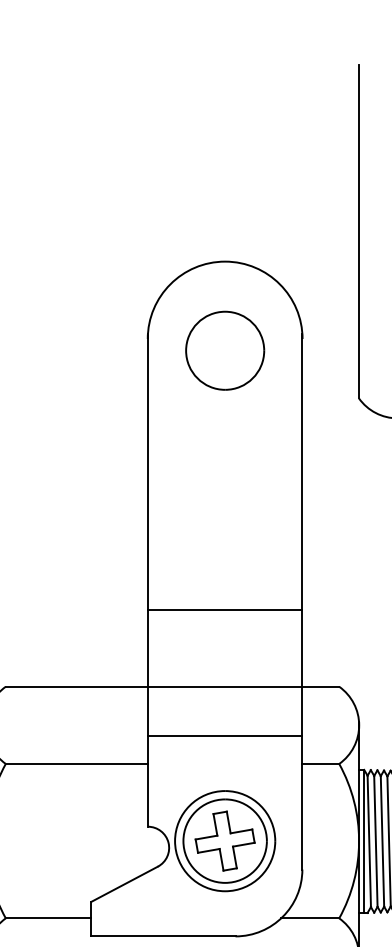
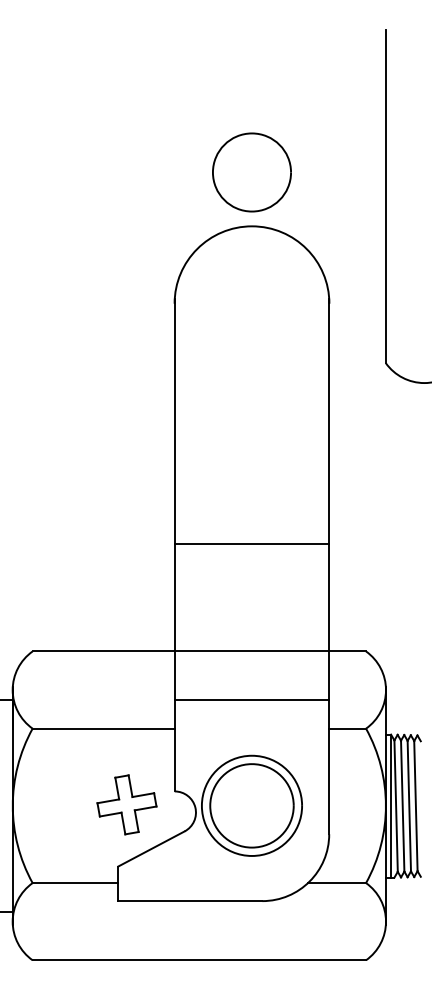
part: (224, 350) -> (251, 172), moved
line: (224, 609) -> (251, 544), moved
part: (224, 840) -> (126, 804), moved

